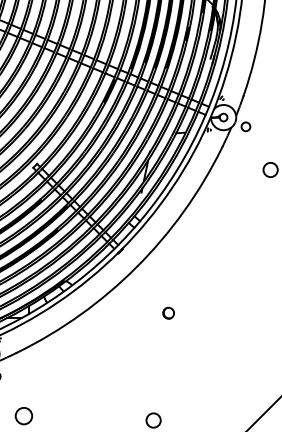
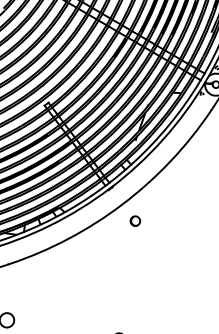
part: (168, 312) -> (135, 220), moved

